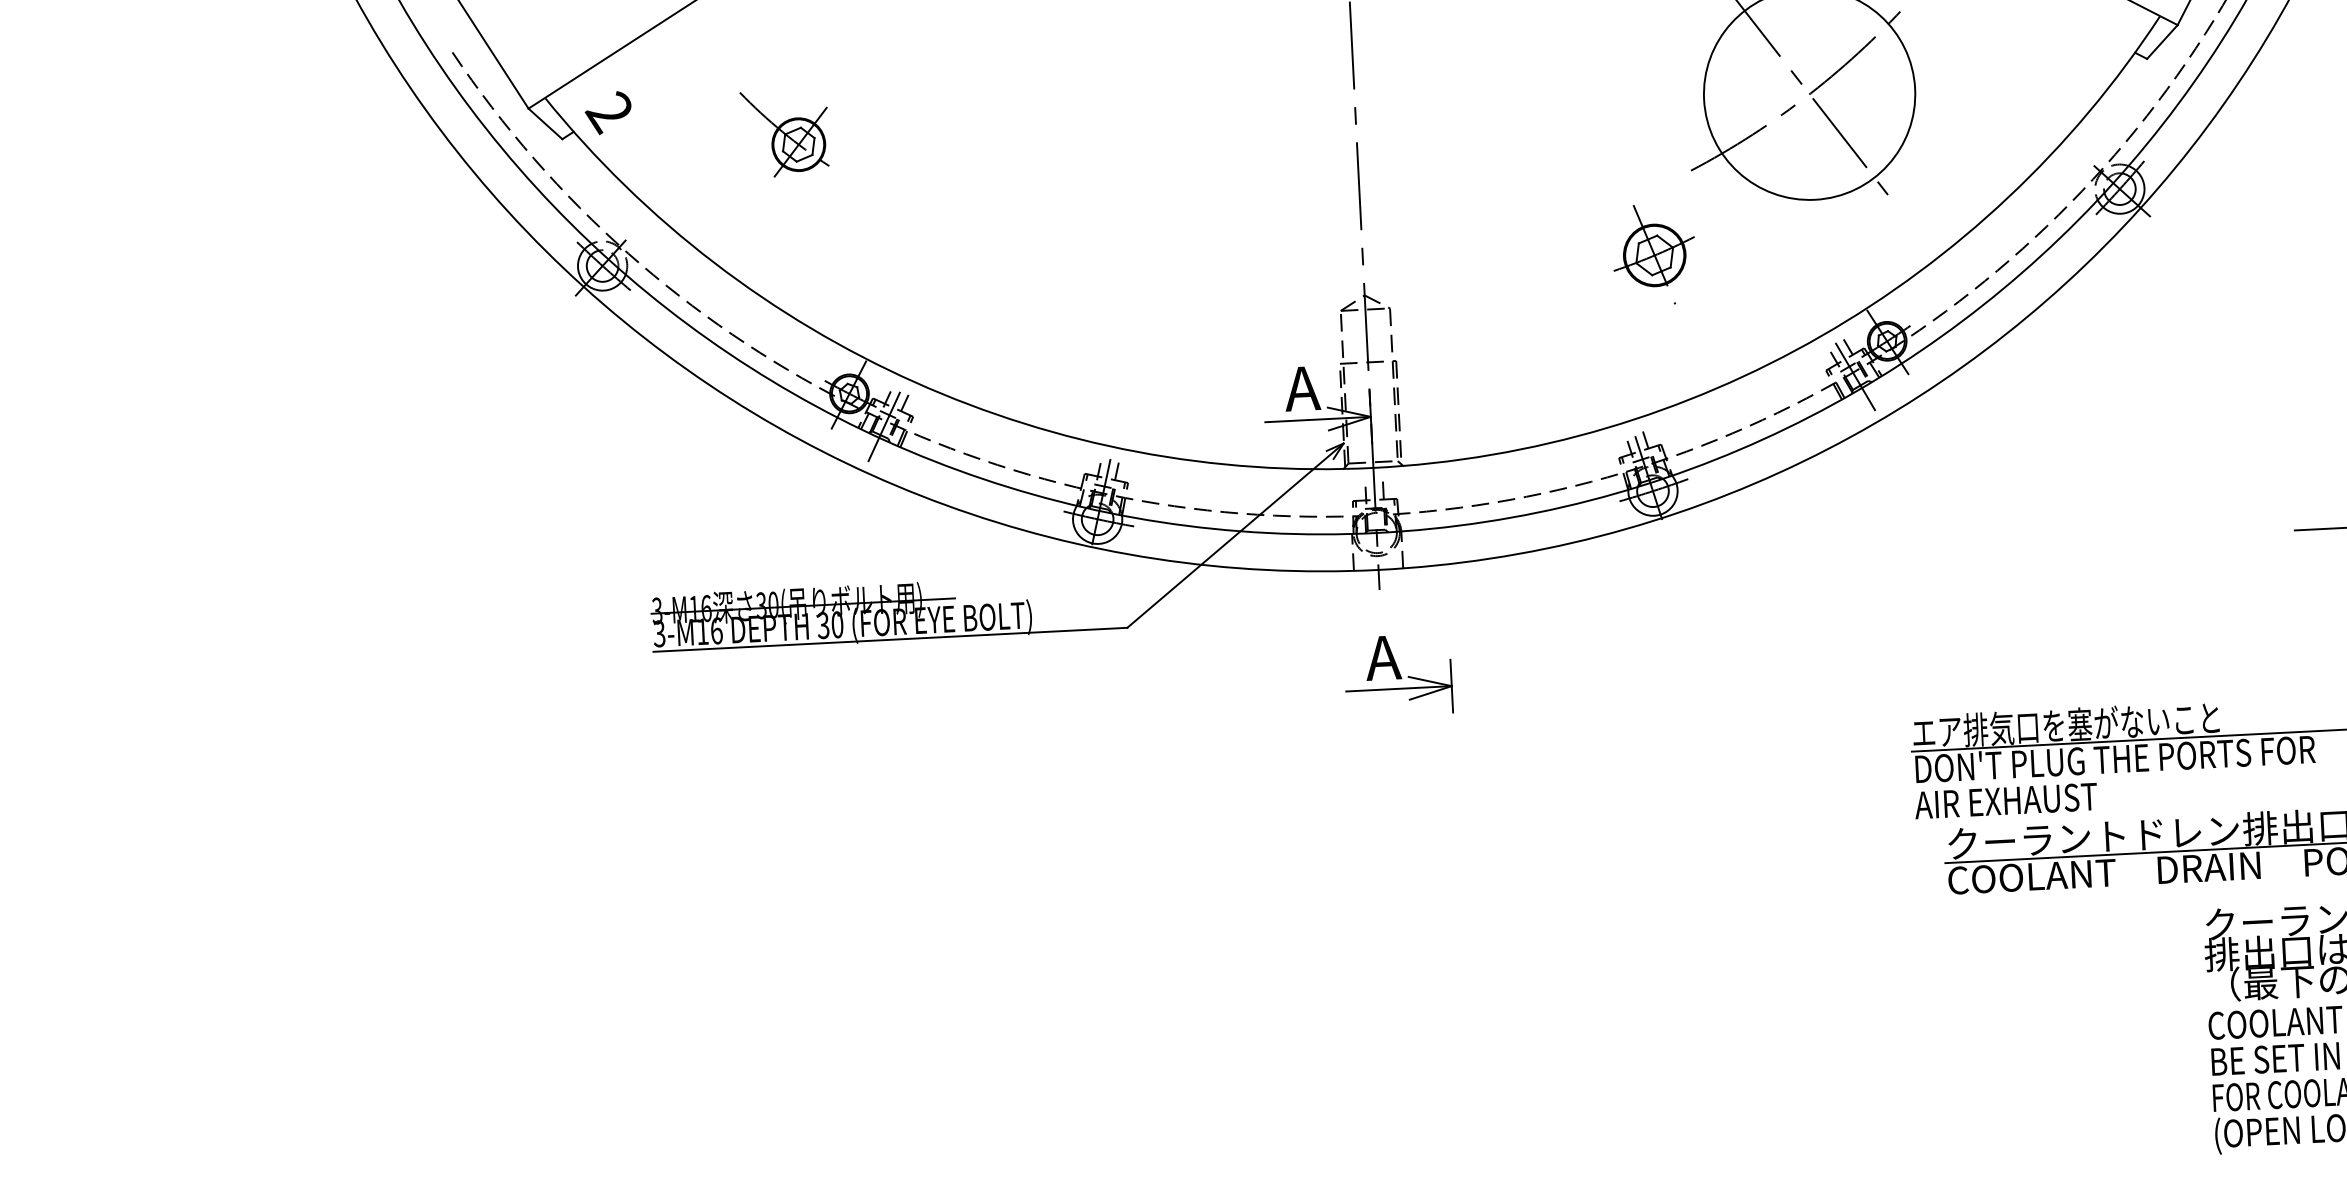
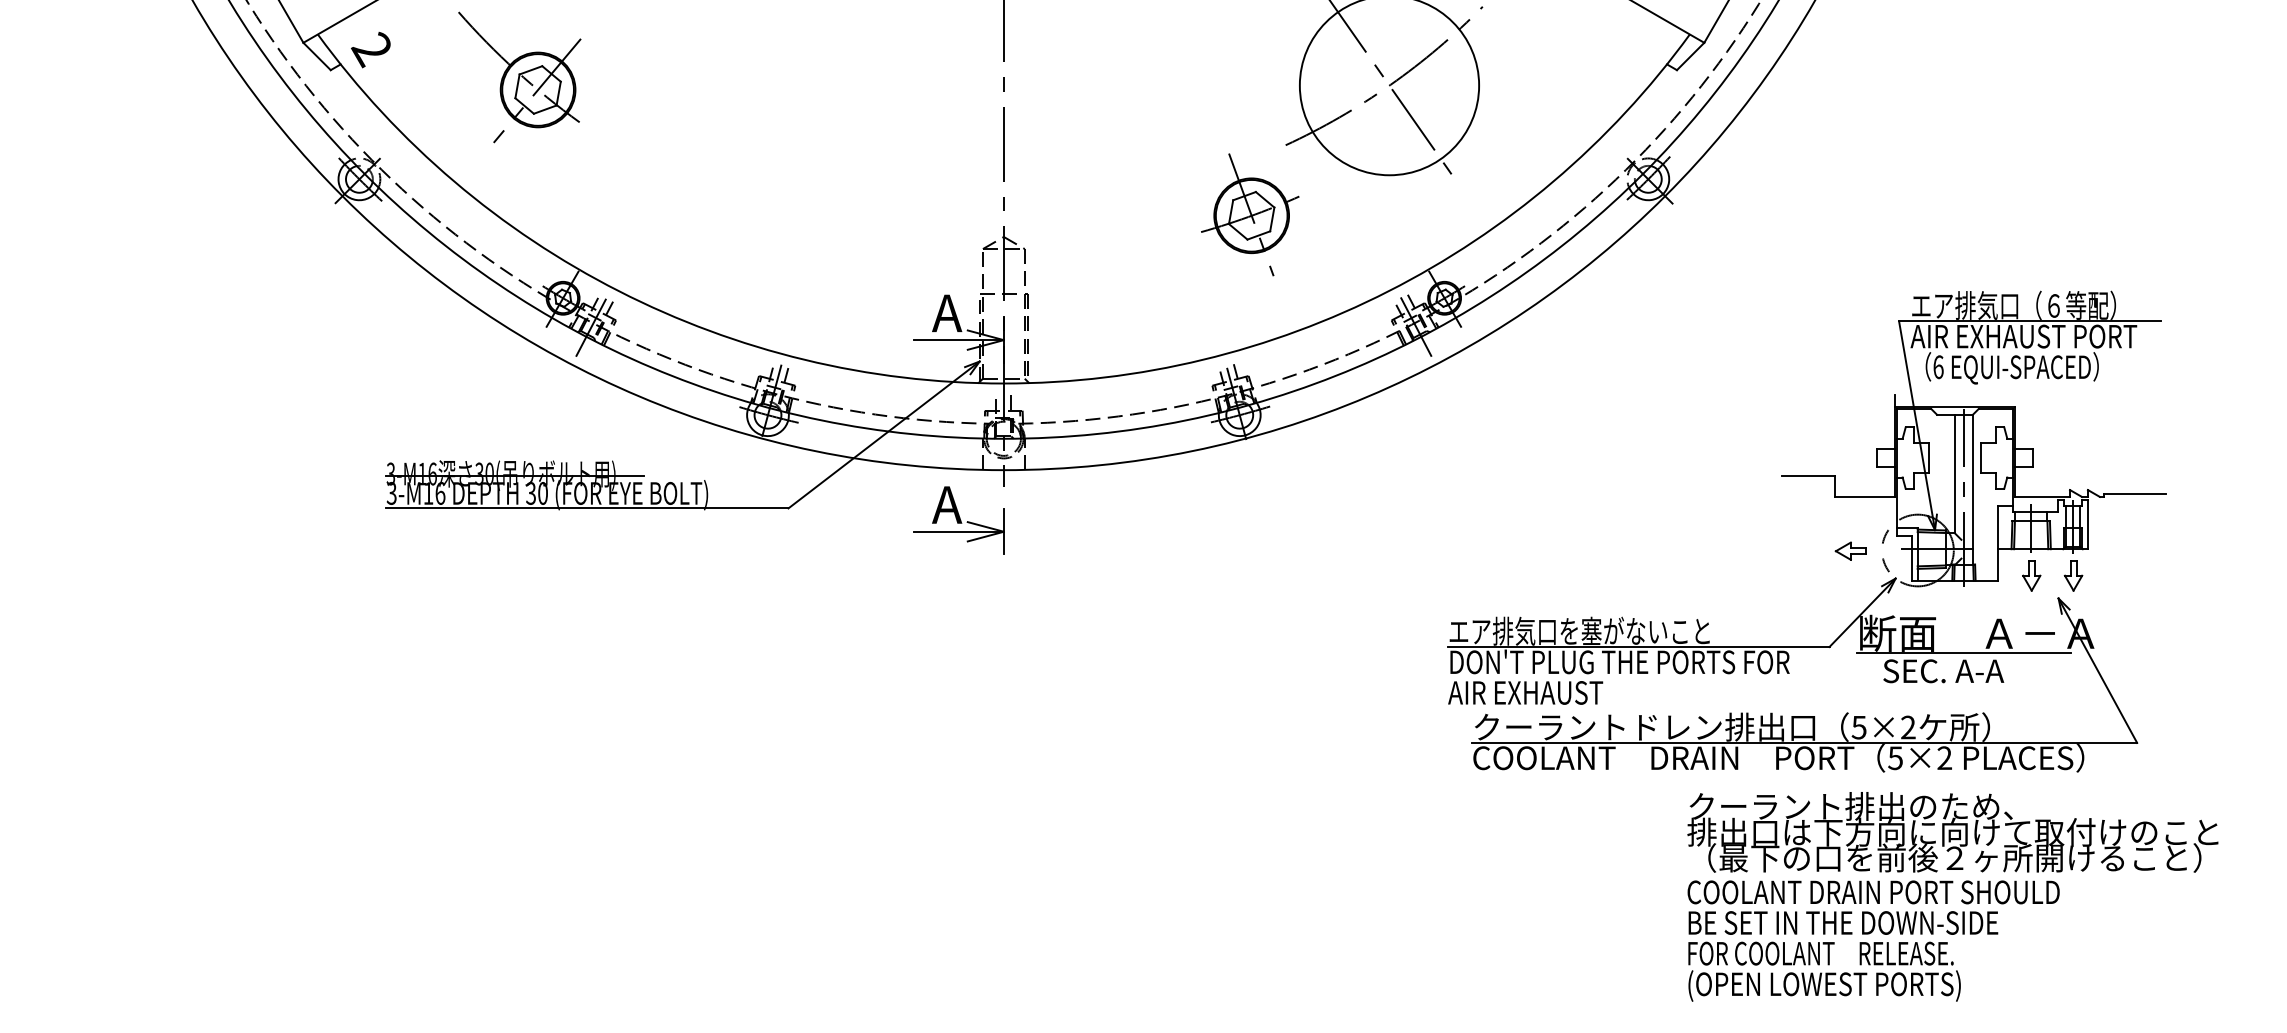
part: (784, 136) -> (519, 77), size x1.67
part: (1653, 254) -> (1250, 214), size x1.43
part: (1397, 675) -> (958, 520), moved

